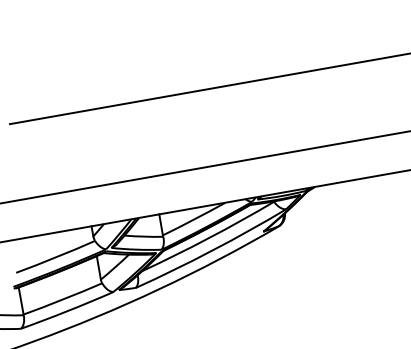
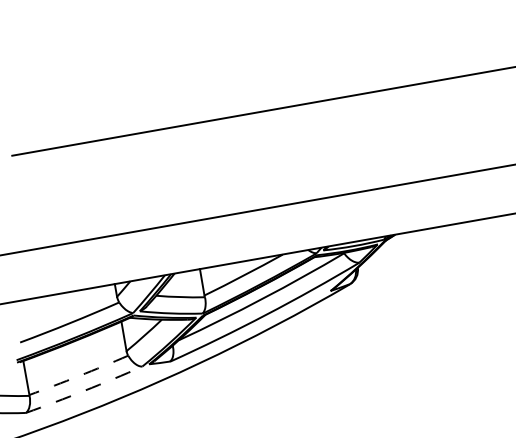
arc: (63, 299) -> (79, 376), solid -> dashed
arc: (67, 310) -> (84, 390), solid -> dashed

